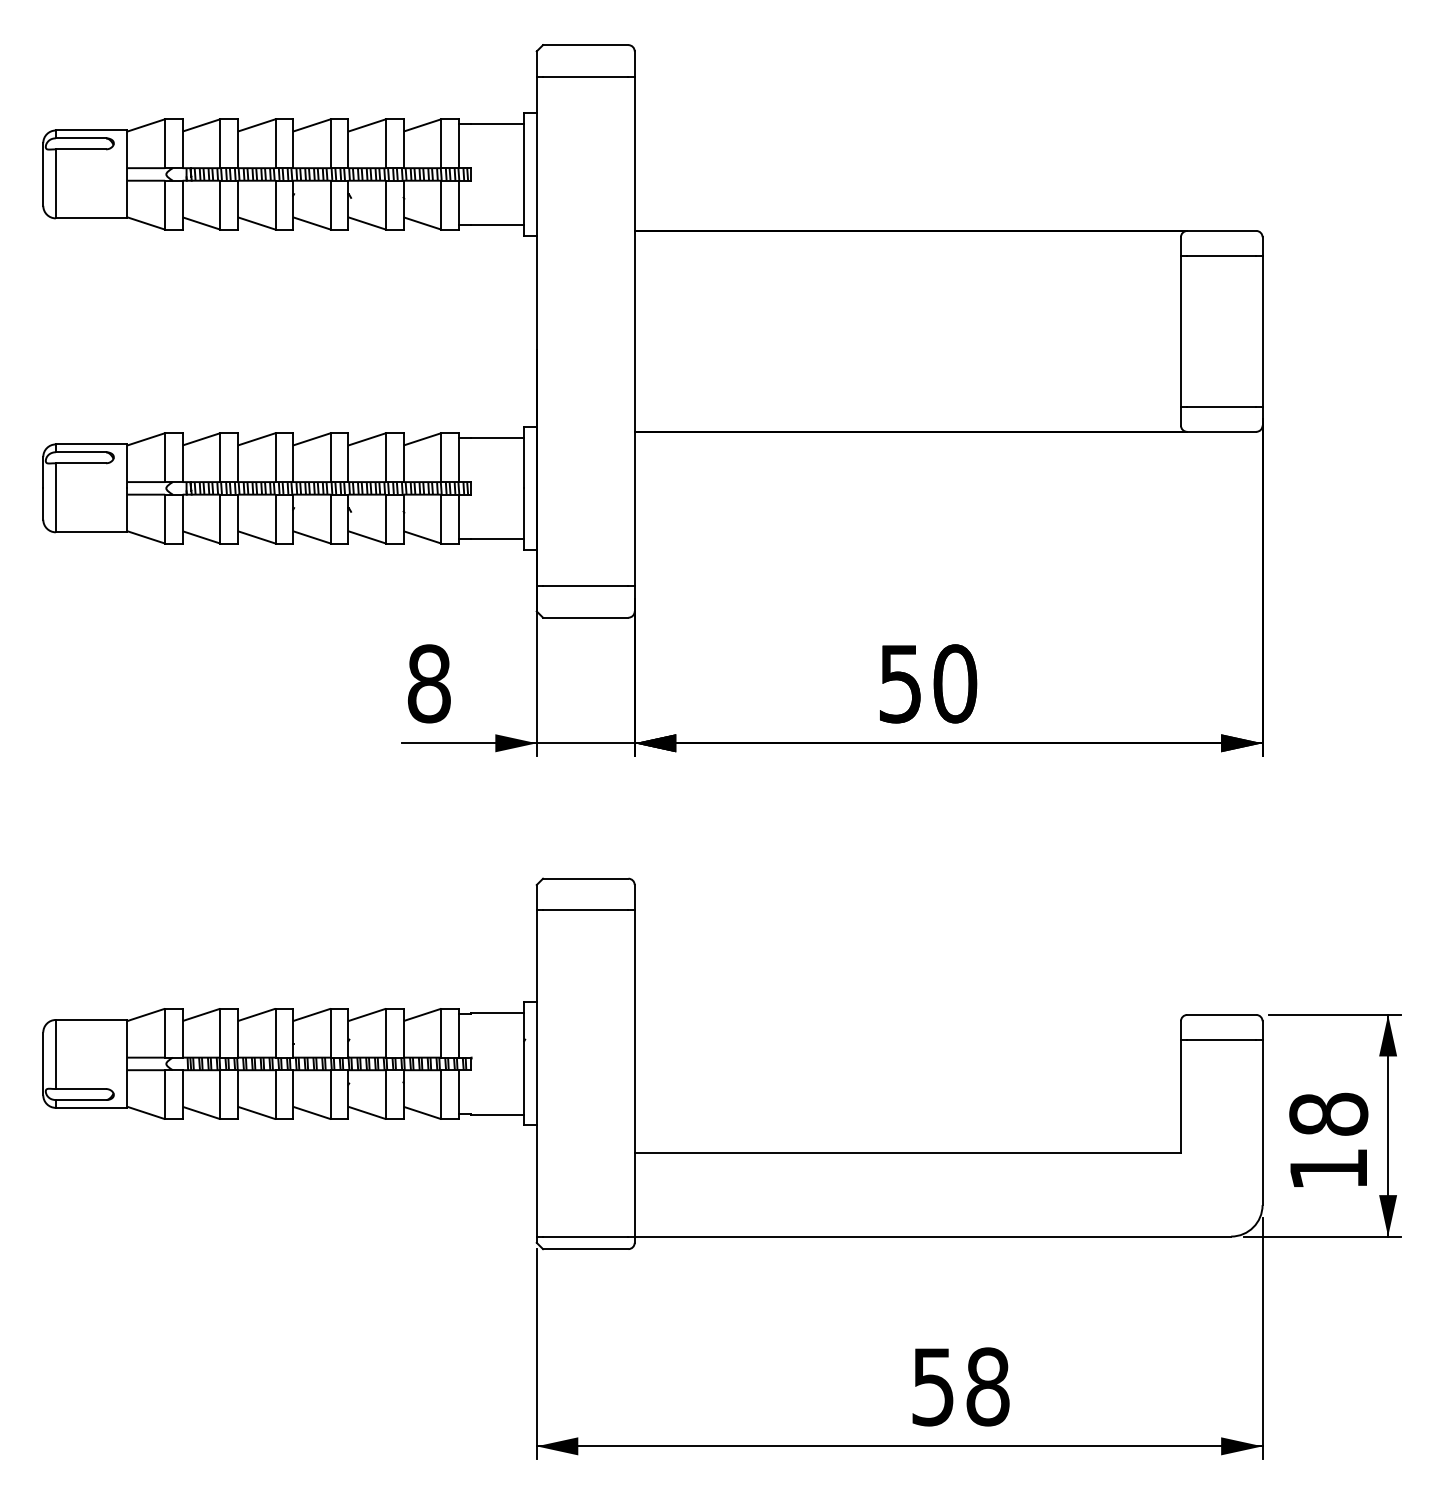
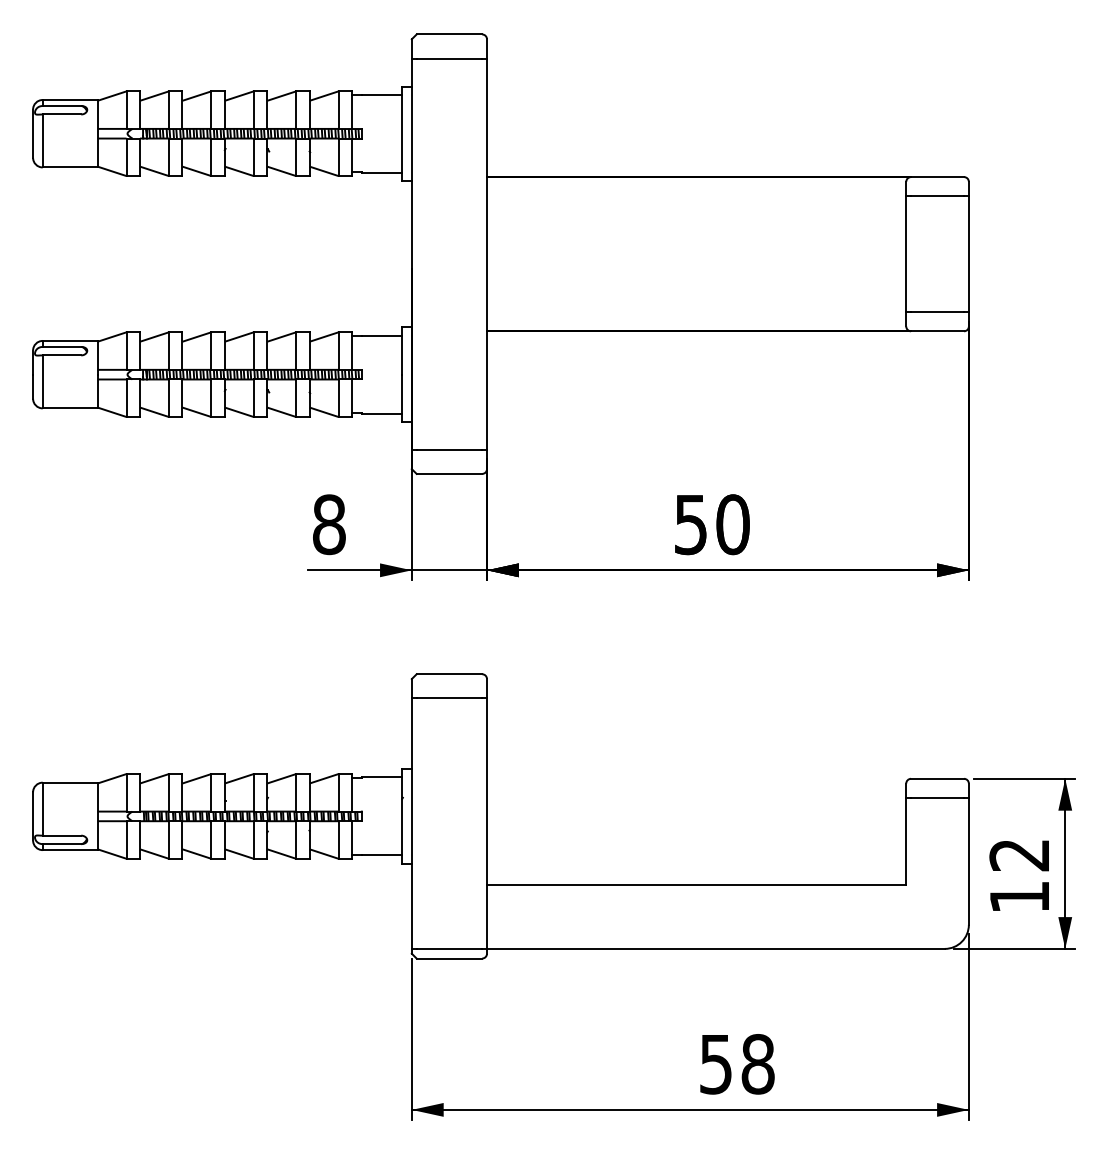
text: (1328, 1113) -> (1019, 854), 18 -> 12

